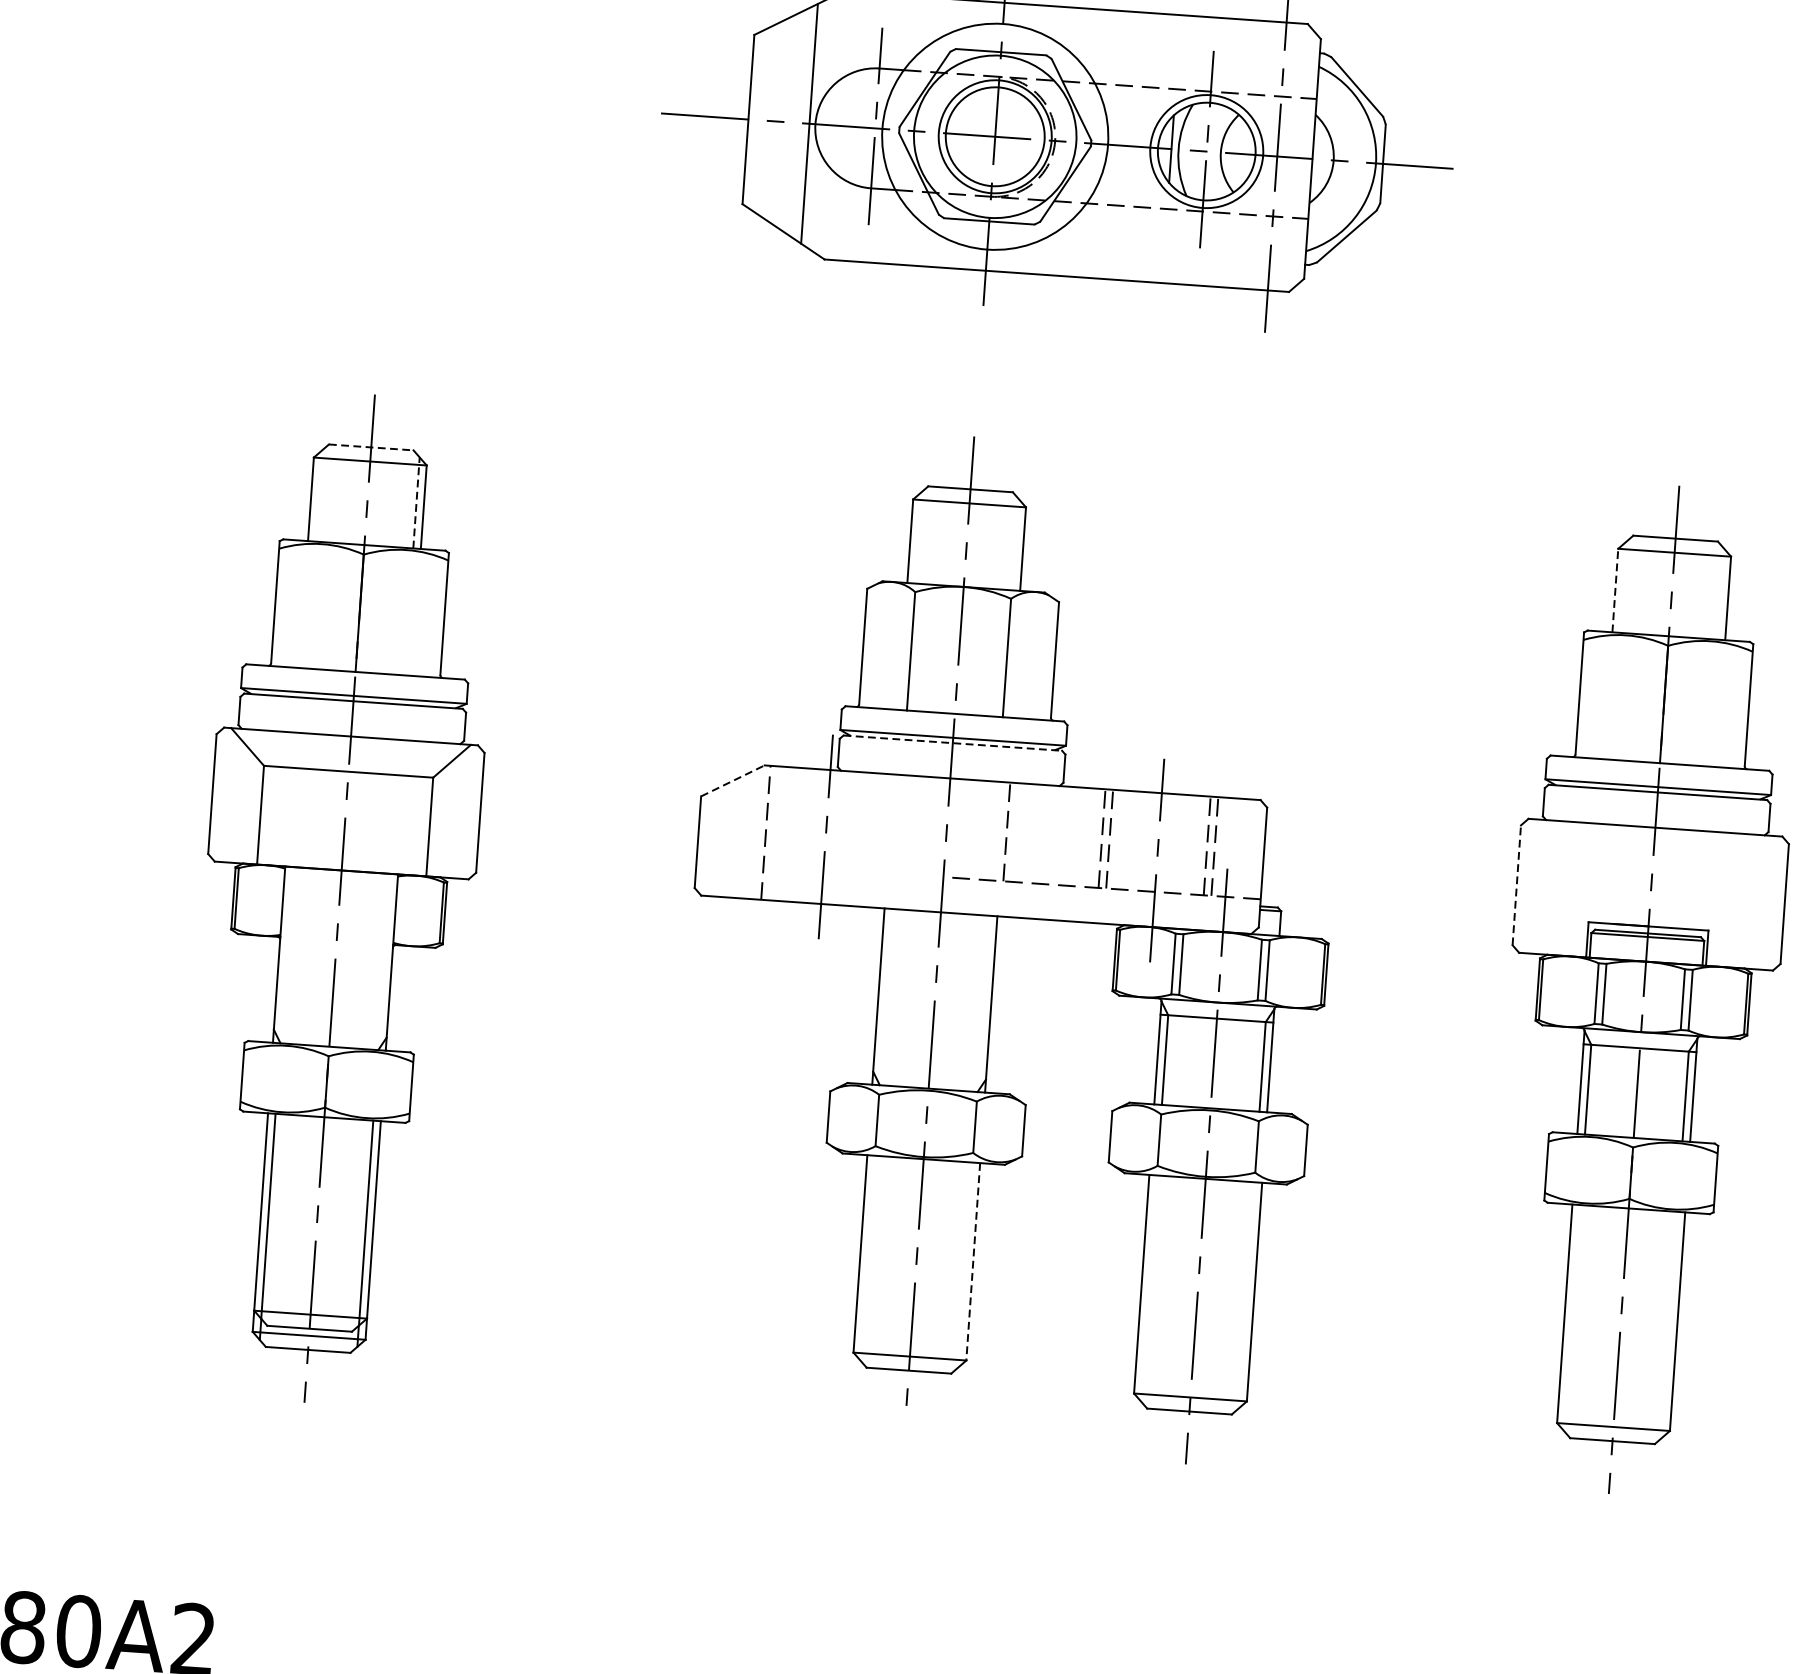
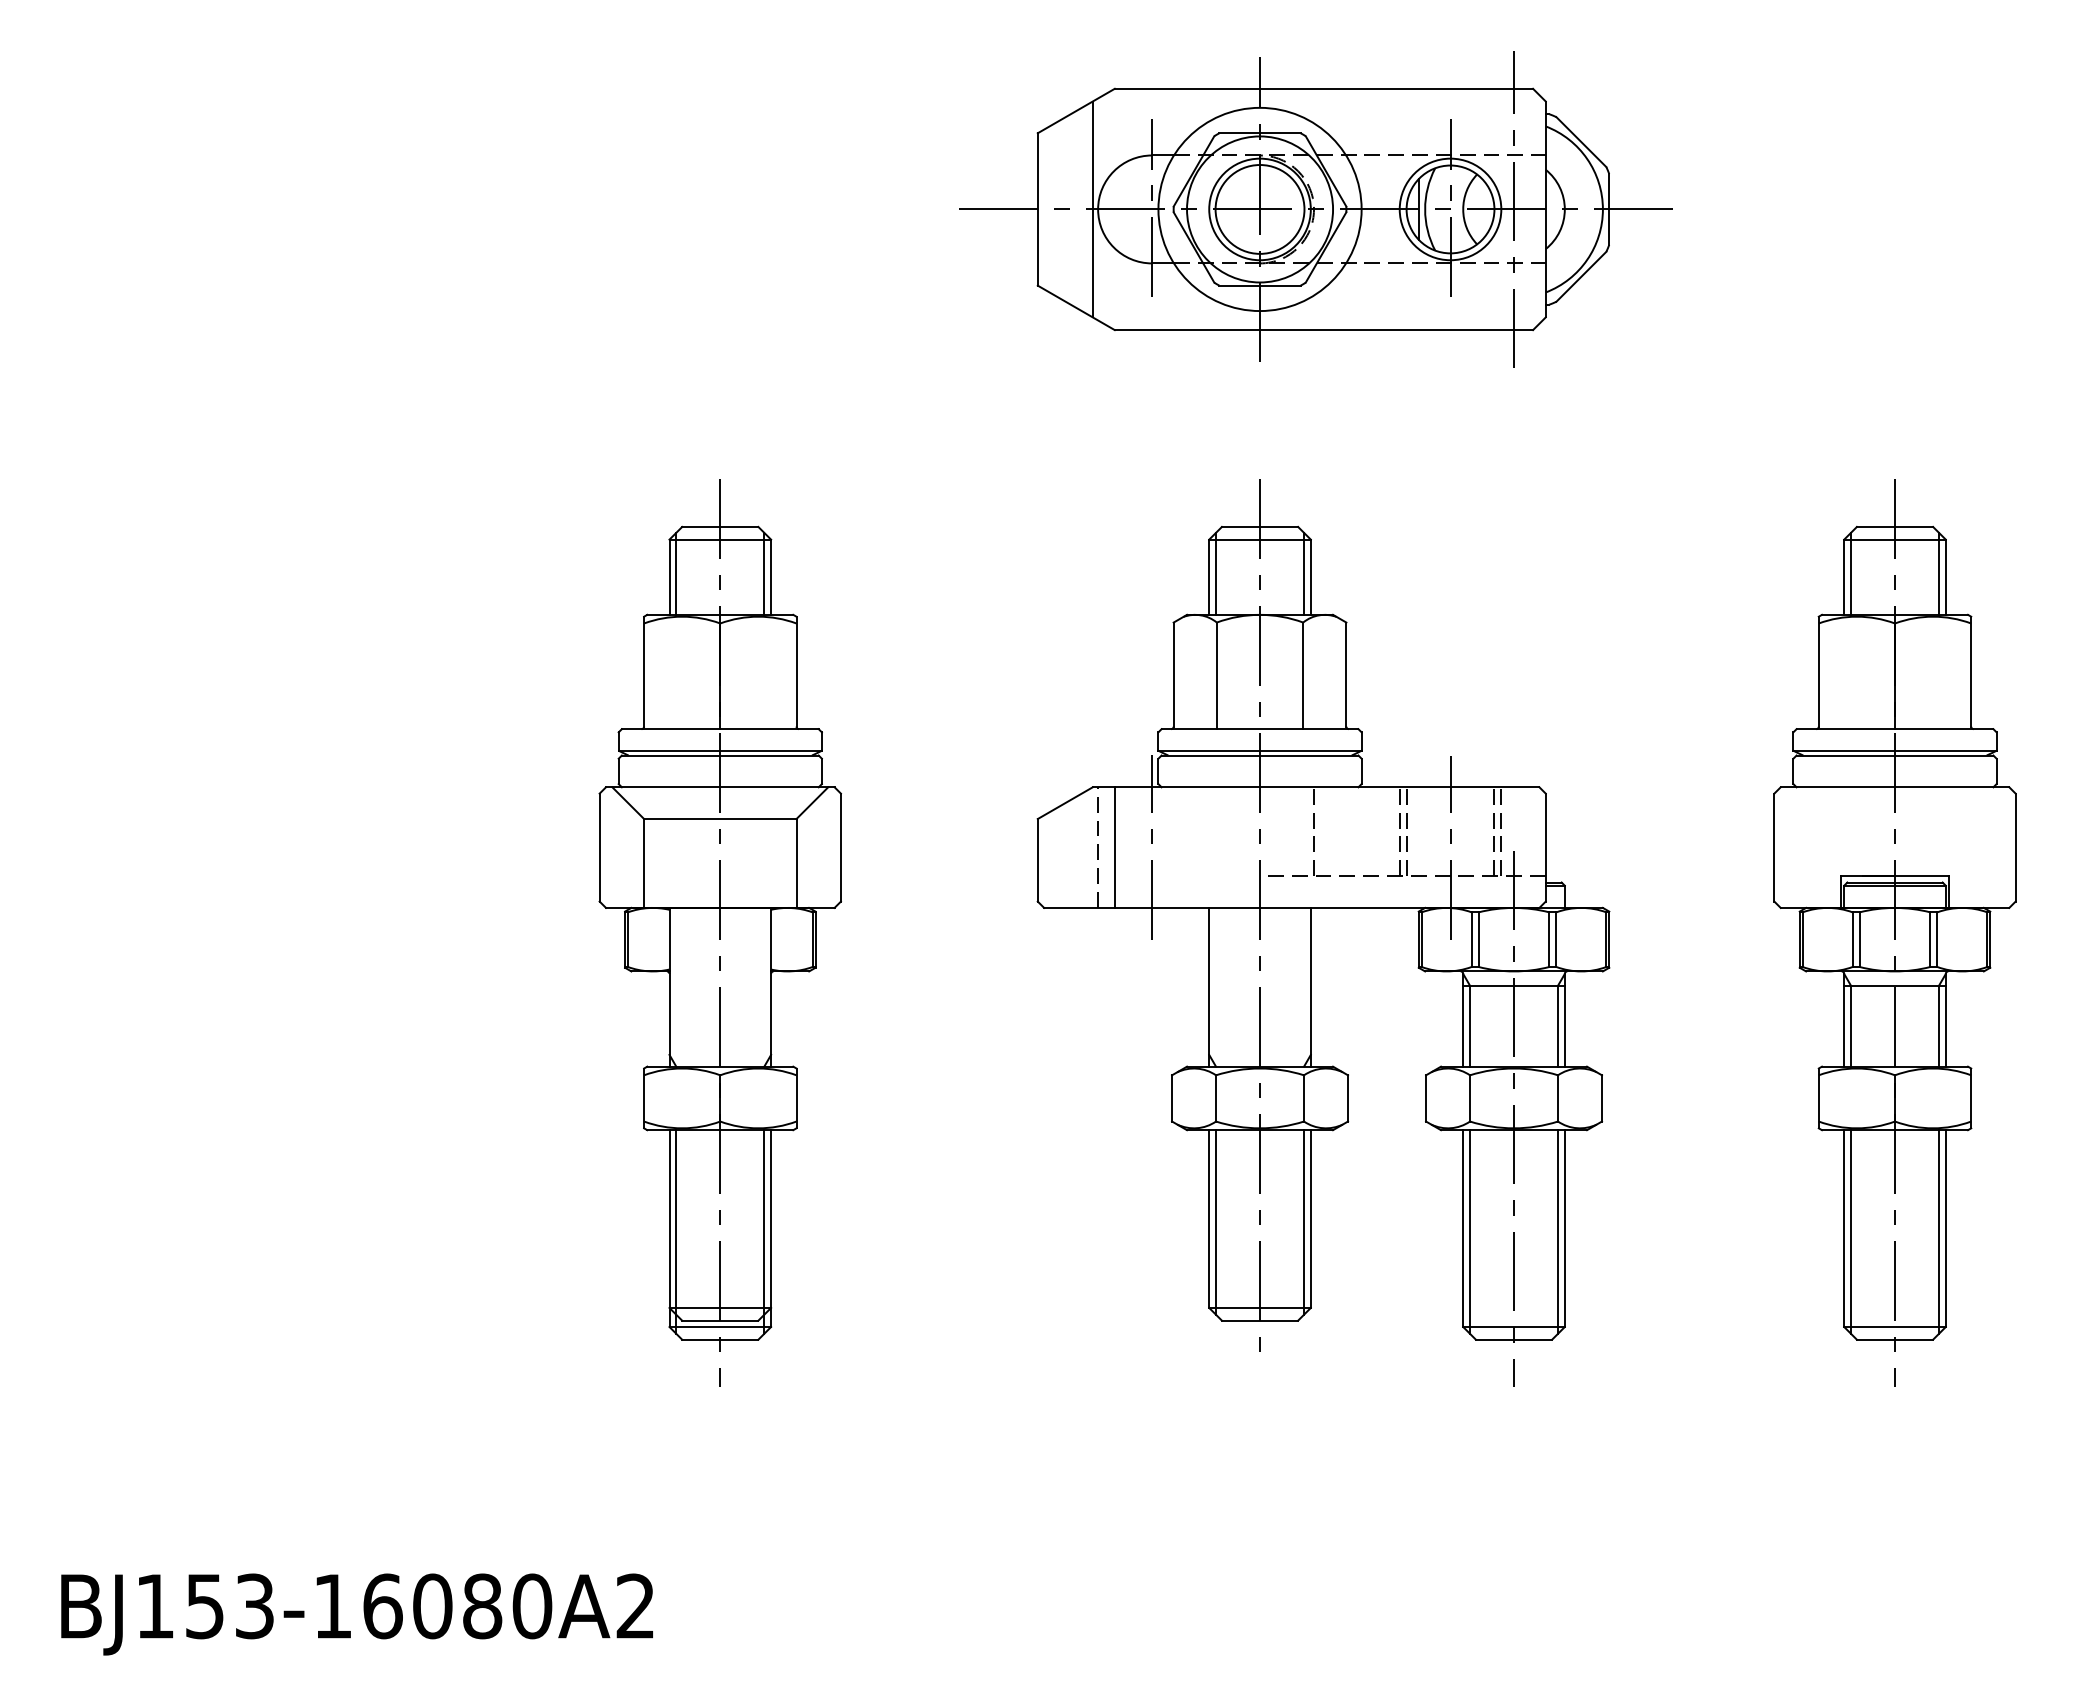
line: (371, 446) -> (720, 526), dashed -> solid
line: (319, 495) -> (676, 573), added
line: (416, 502) -> (764, 573), dashed -> solid
line: (918, 537) -> (1216, 573), added
line: (1016, 544) -> (1304, 573), added
line: (1623, 586) -> (1851, 573), added
line: (1615, 590) -> (1844, 577), dashed -> solid
line: (1721, 593) -> (1939, 573), added
line: (953, 743) -> (1260, 755), dashed -> solid
line: (733, 781) -> (1065, 803), dashed -> solid
line: (784, 833) -> (1114, 847), added
line: (1516, 885) -> (1774, 847), dashed -> solid
line: (868, 1258) -> (1216, 1222), added
line: (972, 1262) -> (1310, 1219), dashed -> solid
line: (965, 1265) -> (1304, 1222), added
line: (1149, 1288) -> (1470, 1231), added
line: (1246, 1294) -> (1557, 1231), added
line: (1572, 1317) -> (1851, 1231), added
line: (1669, 1324) -> (1938, 1231), added

